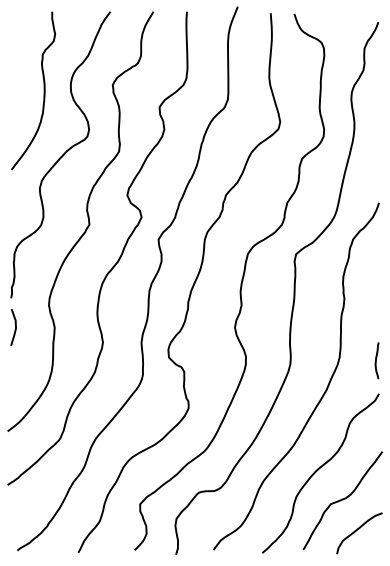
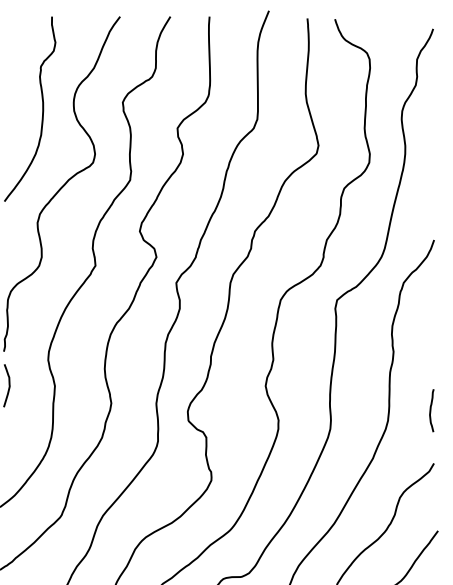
curve: (376, 360) -> (431, 410), moved

